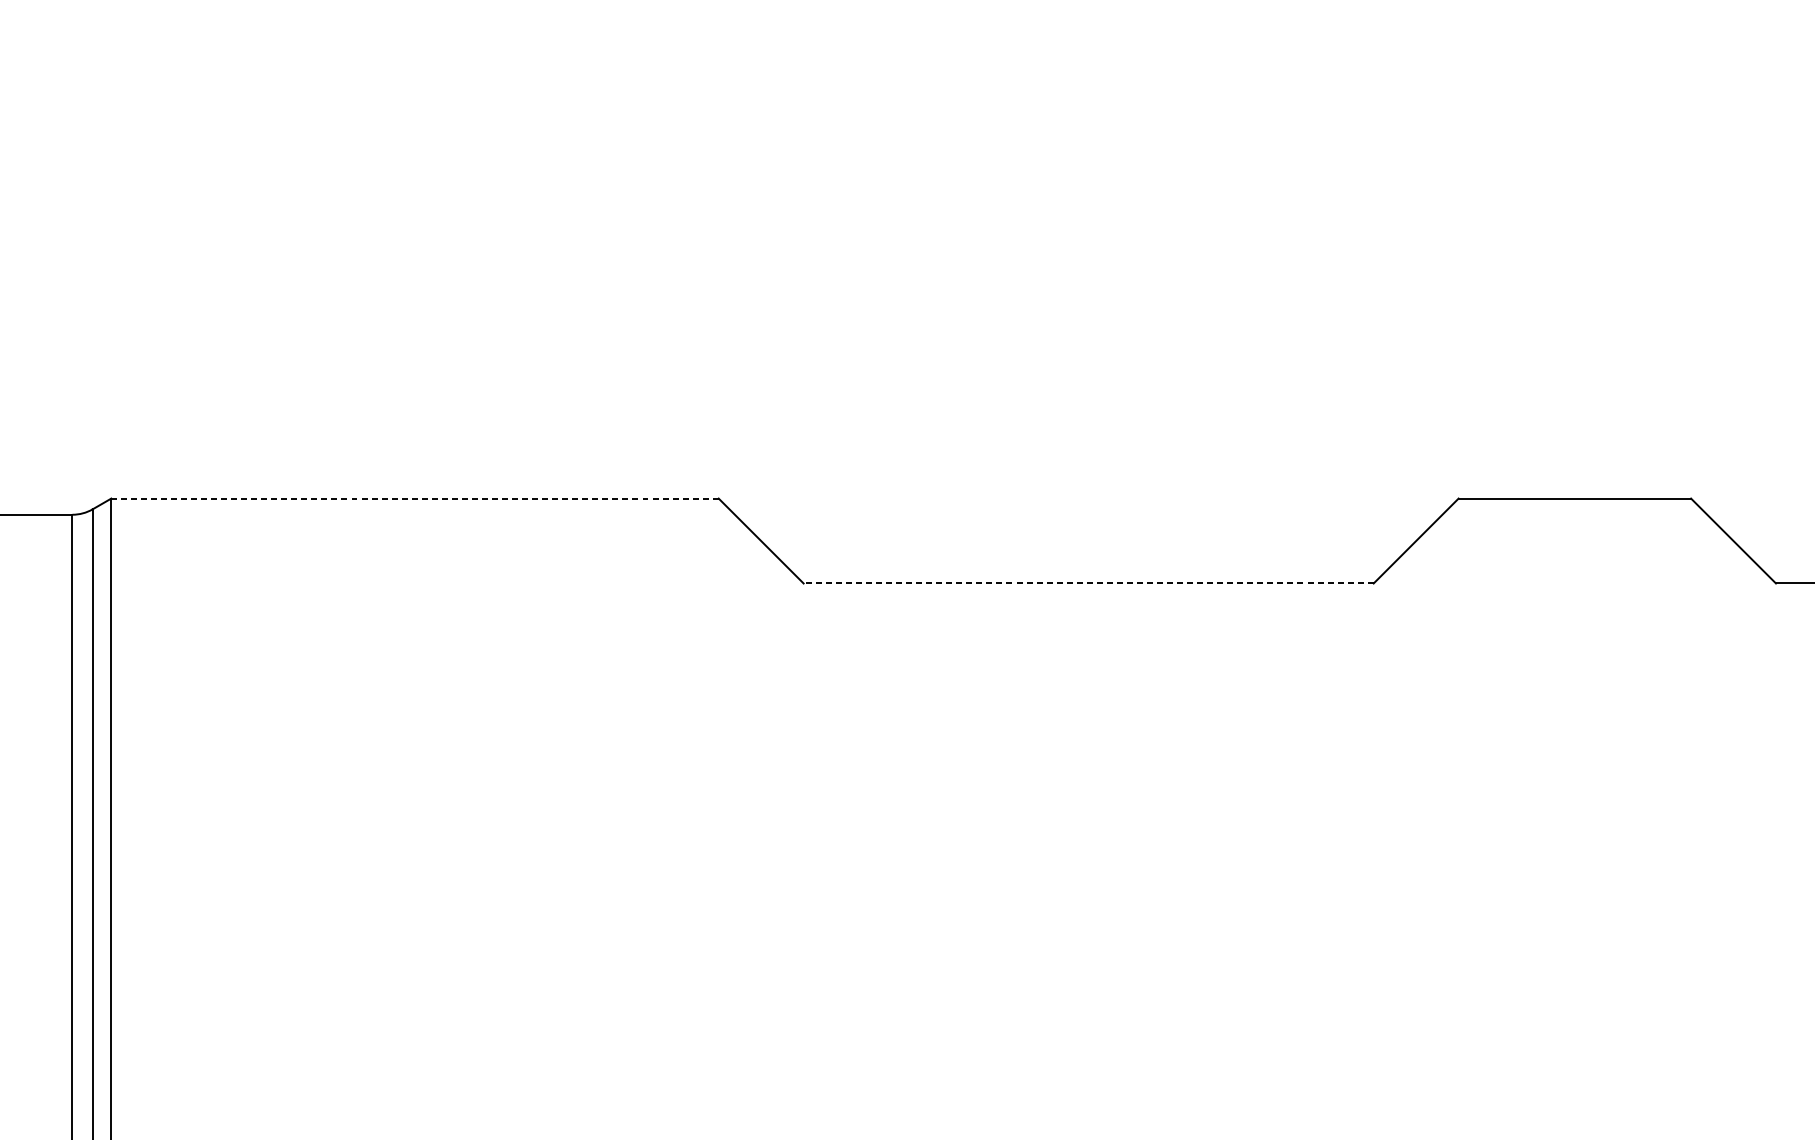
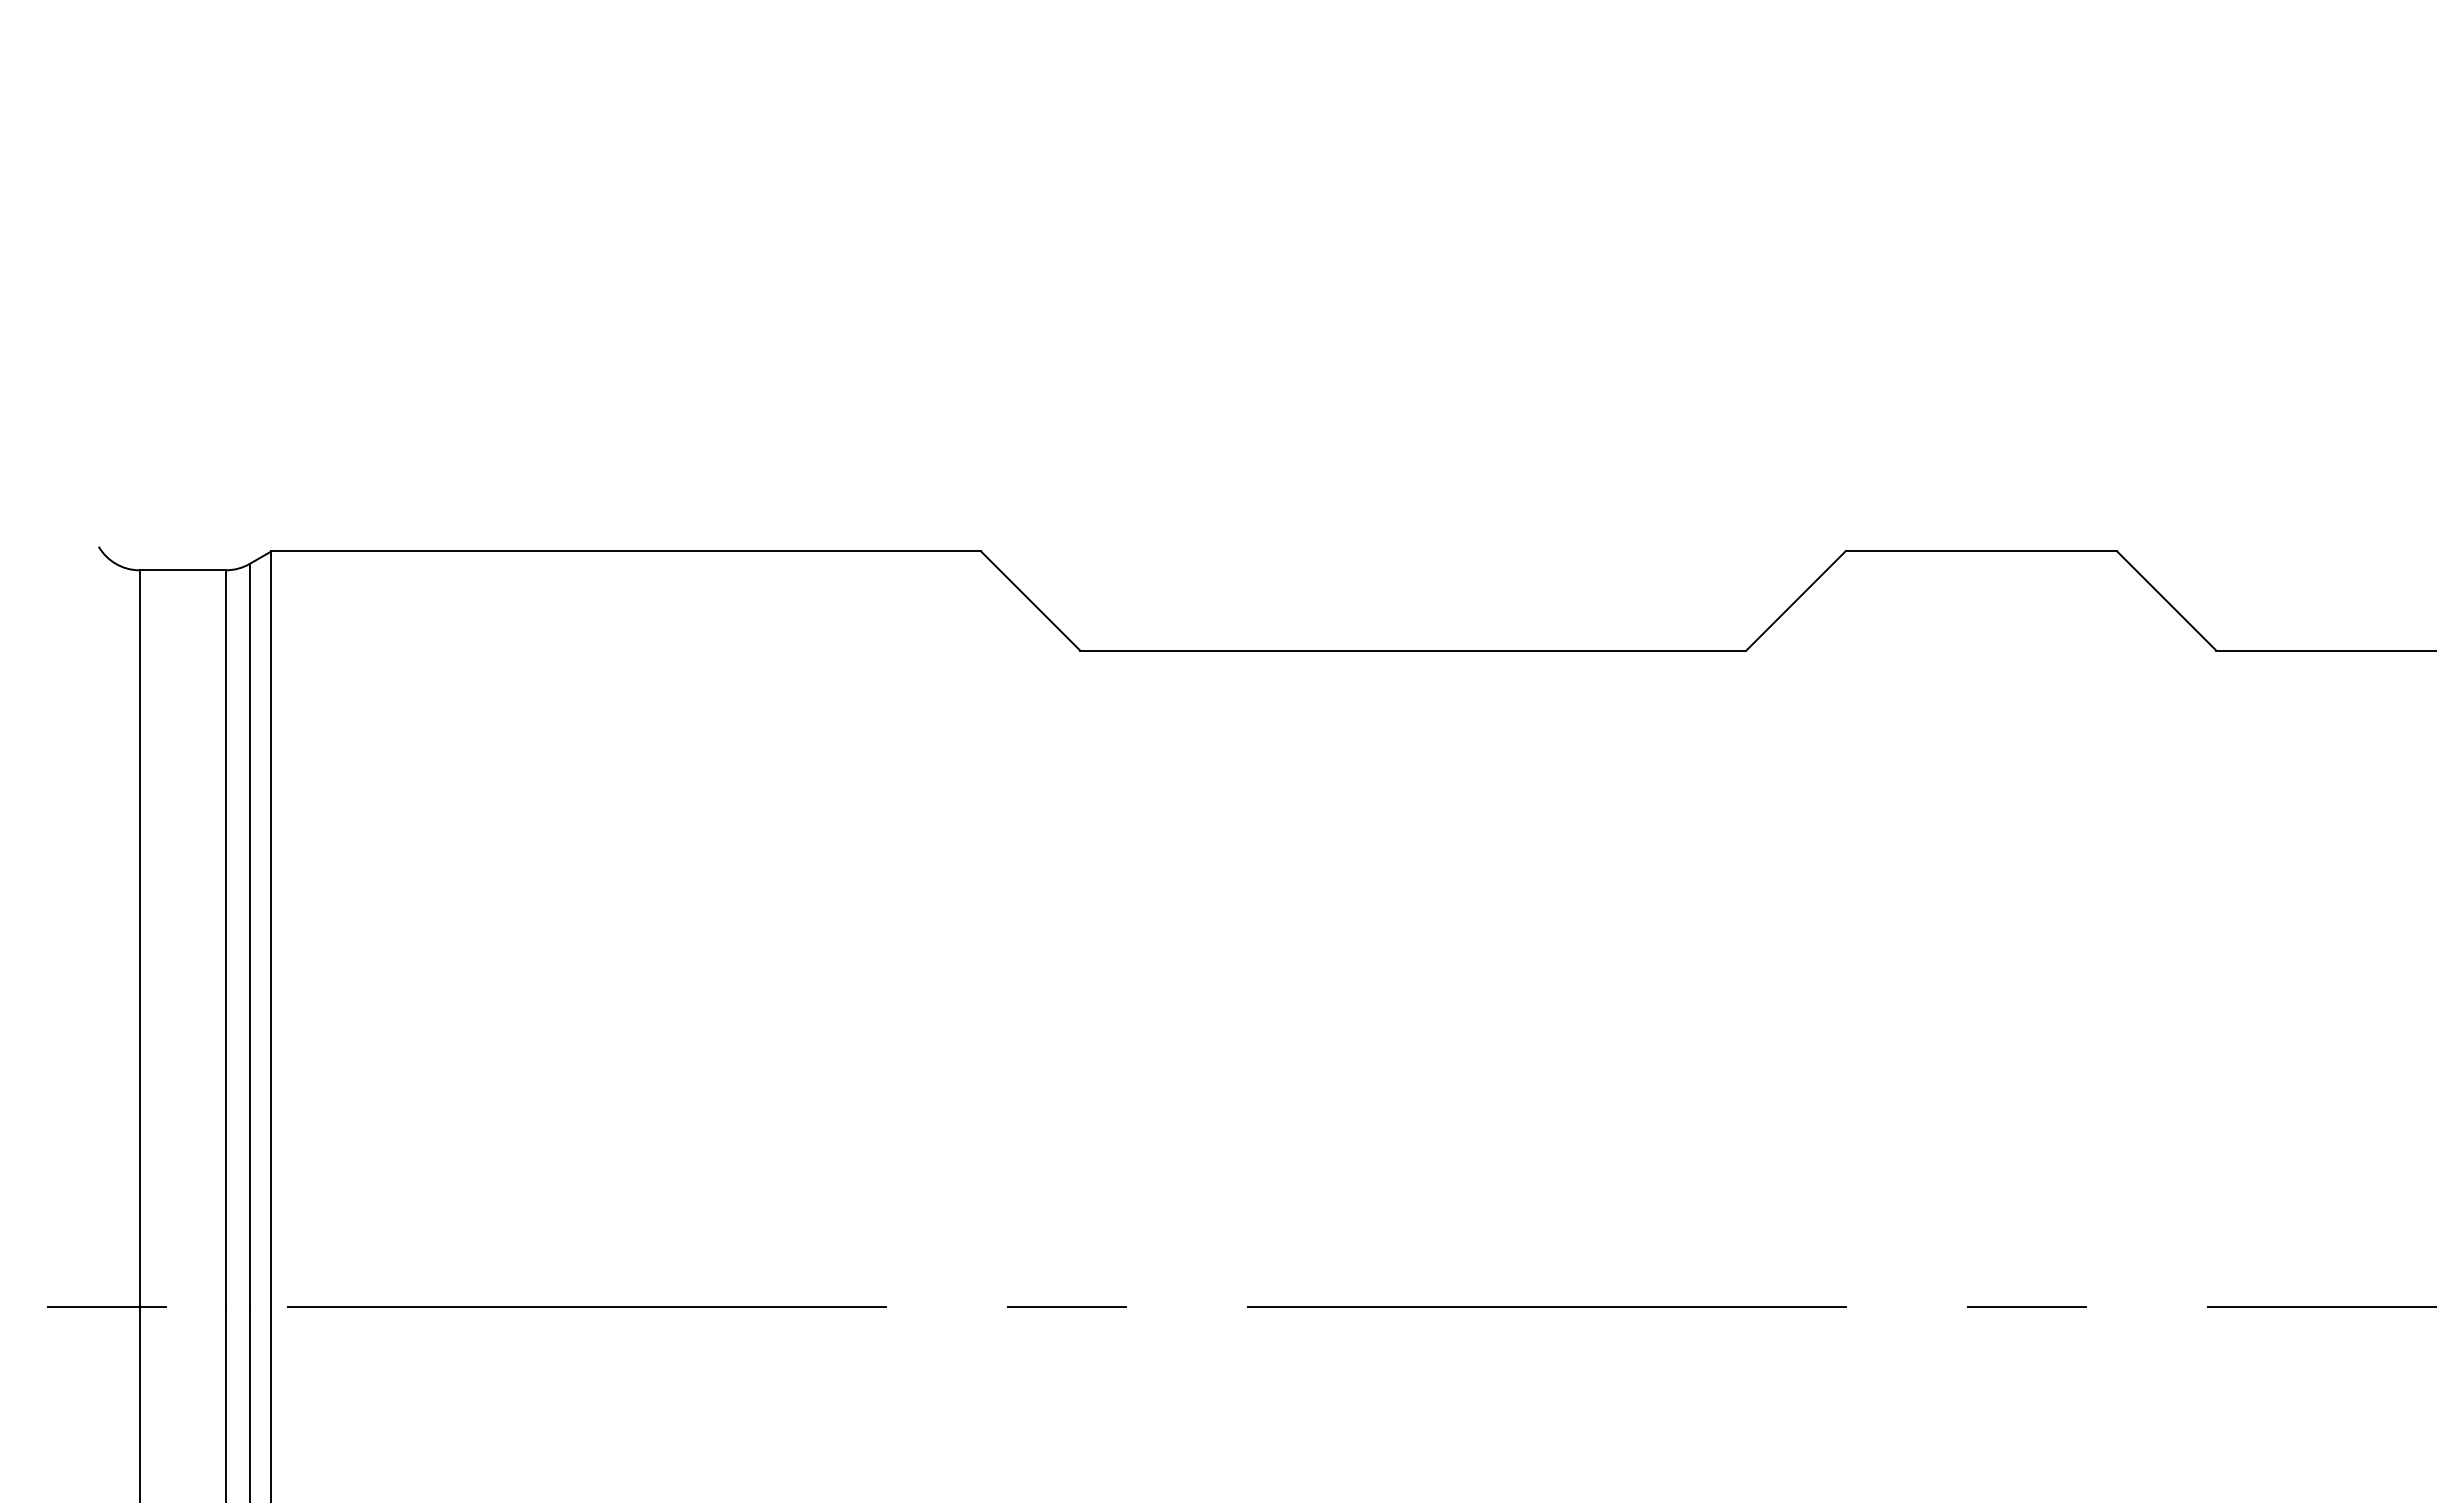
line: (415, 498) -> (626, 551), dashed -> solid
line: (1088, 583) -> (1412, 650), dashed -> solid

